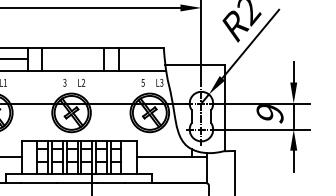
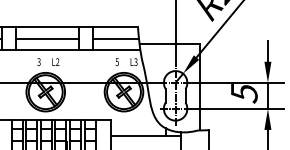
line: (72, 59) -> (46, 38), added
line: (140, 59) -> (114, 38), added
text: (269, 114) -> (243, 93), 9 -> 5

